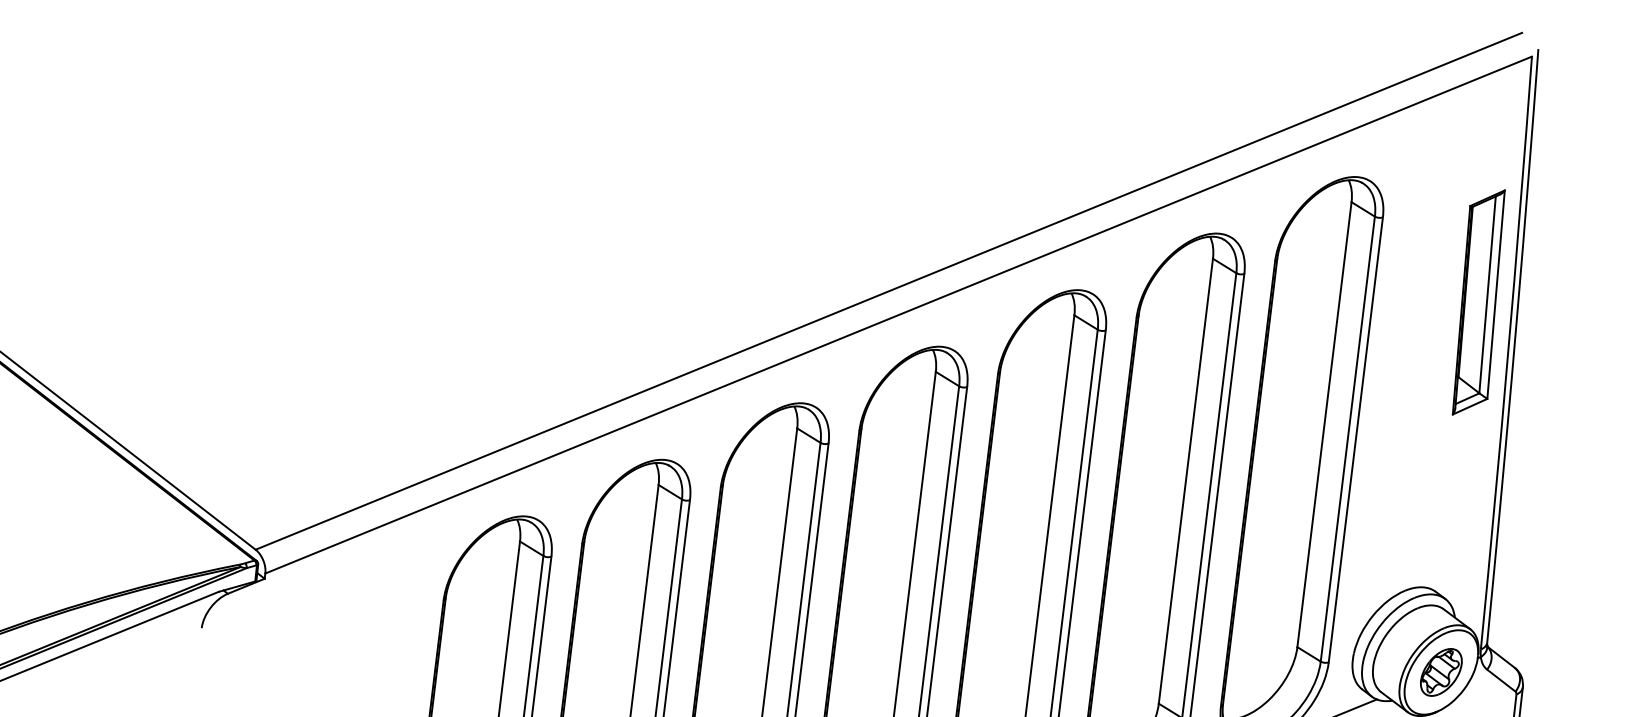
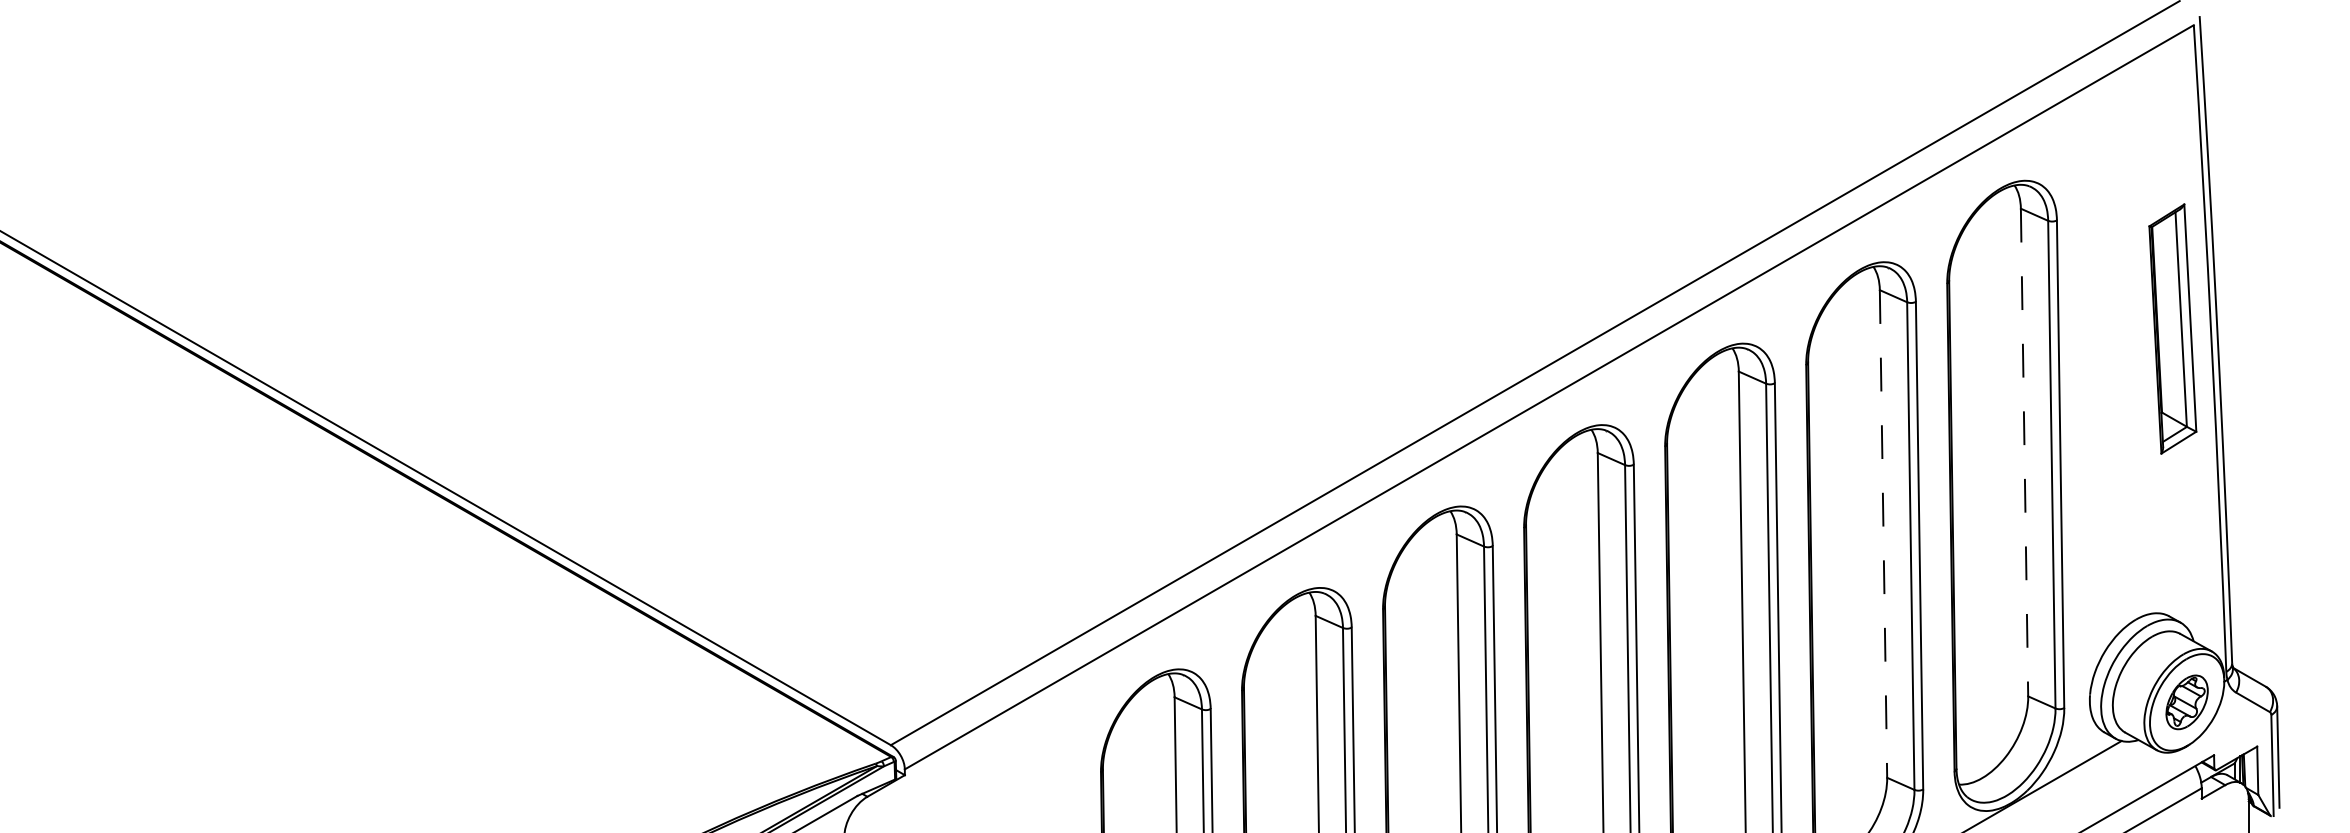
part: (1478, 301) -> (2172, 328), moved
line: (1324, 424) -> (2024, 452), solid -> dashed
line: (1185, 480) -> (1883, 533), solid -> dashed

